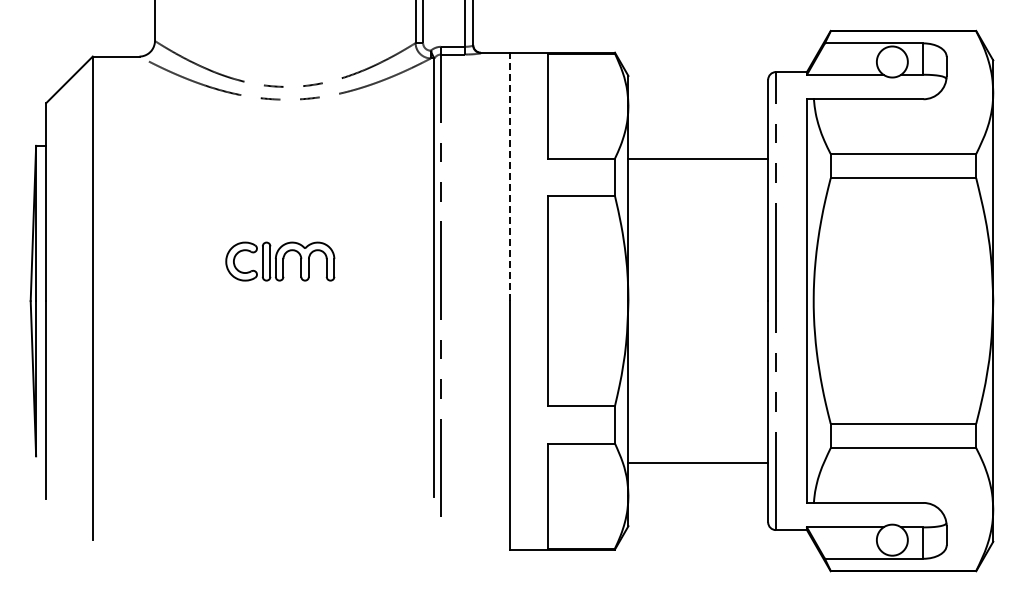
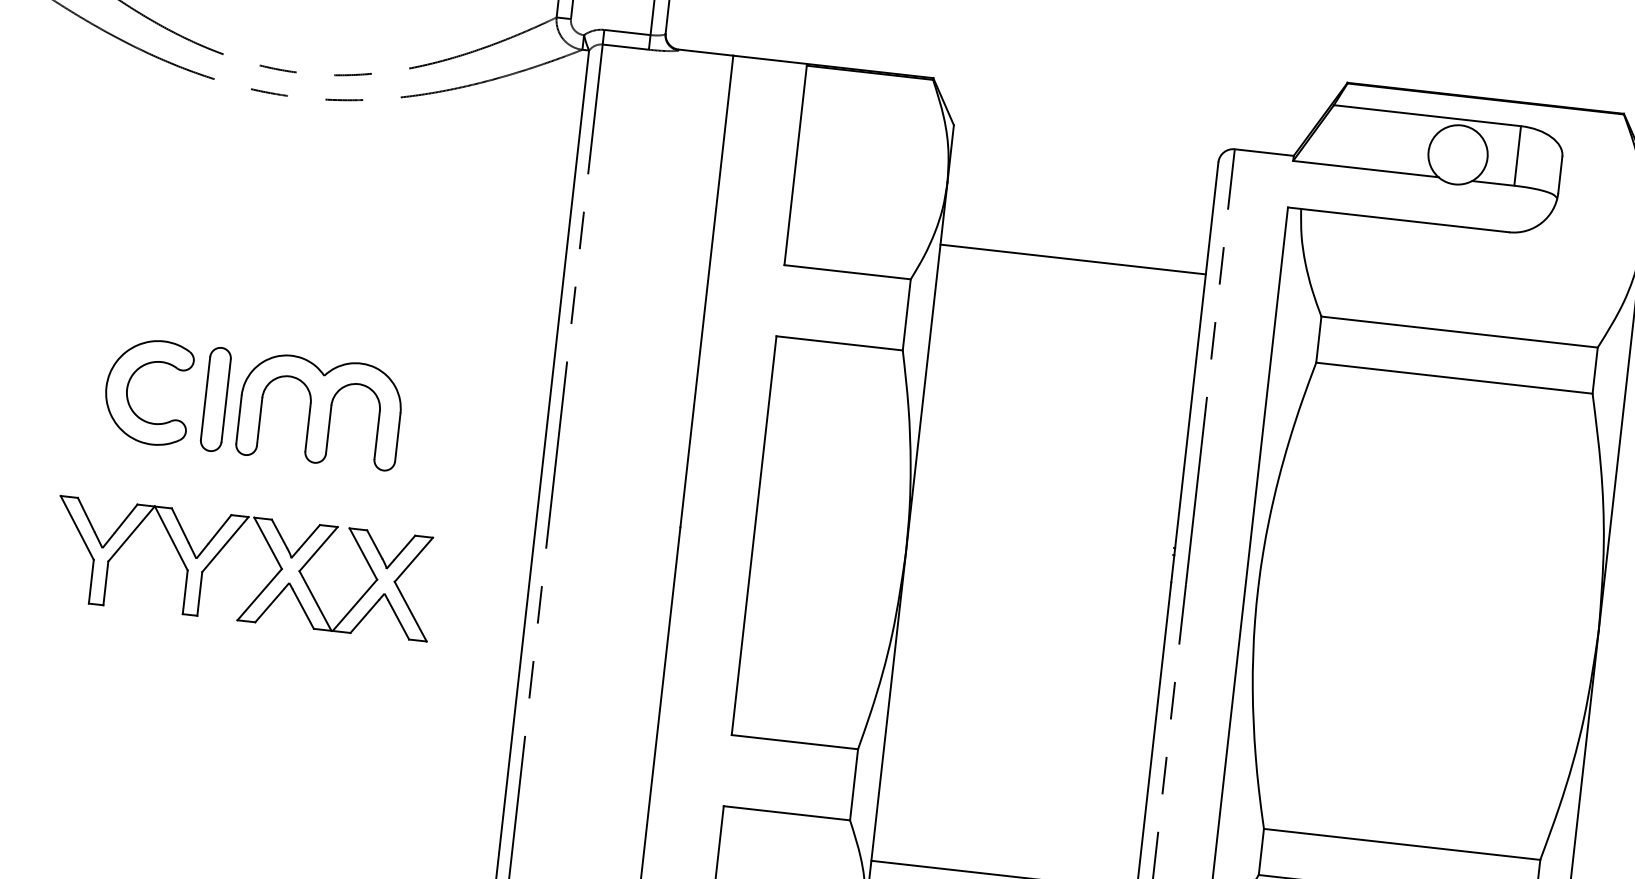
line: (698, 158) -> (1073, 258), moved
line: (509, 176) -> (706, 290), dashed -> solid
part: (280, 261) -> (253, 403), size x1.43
part: (273, 339) -> (223, 550), added

